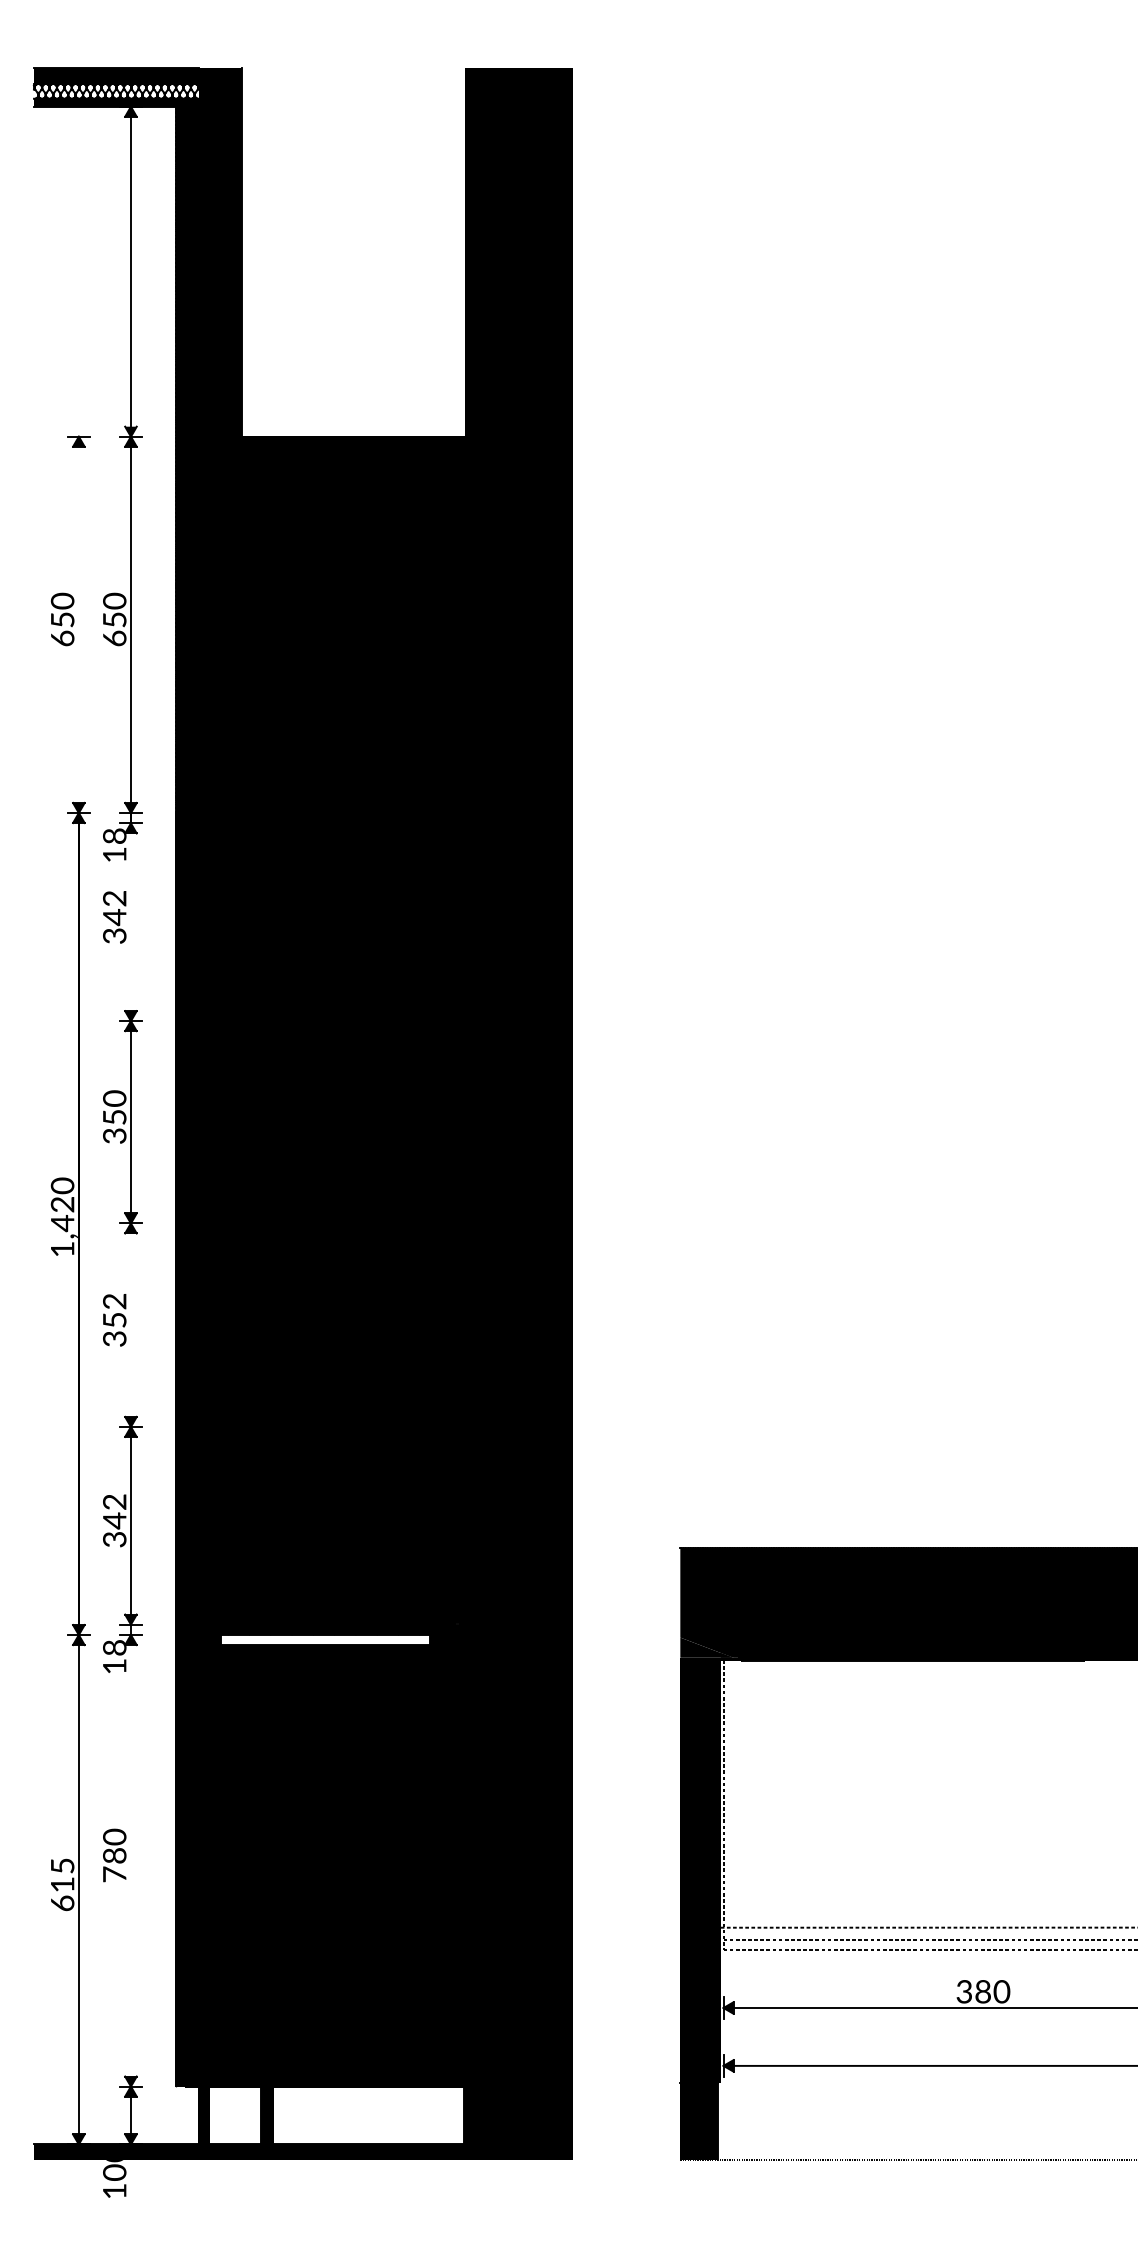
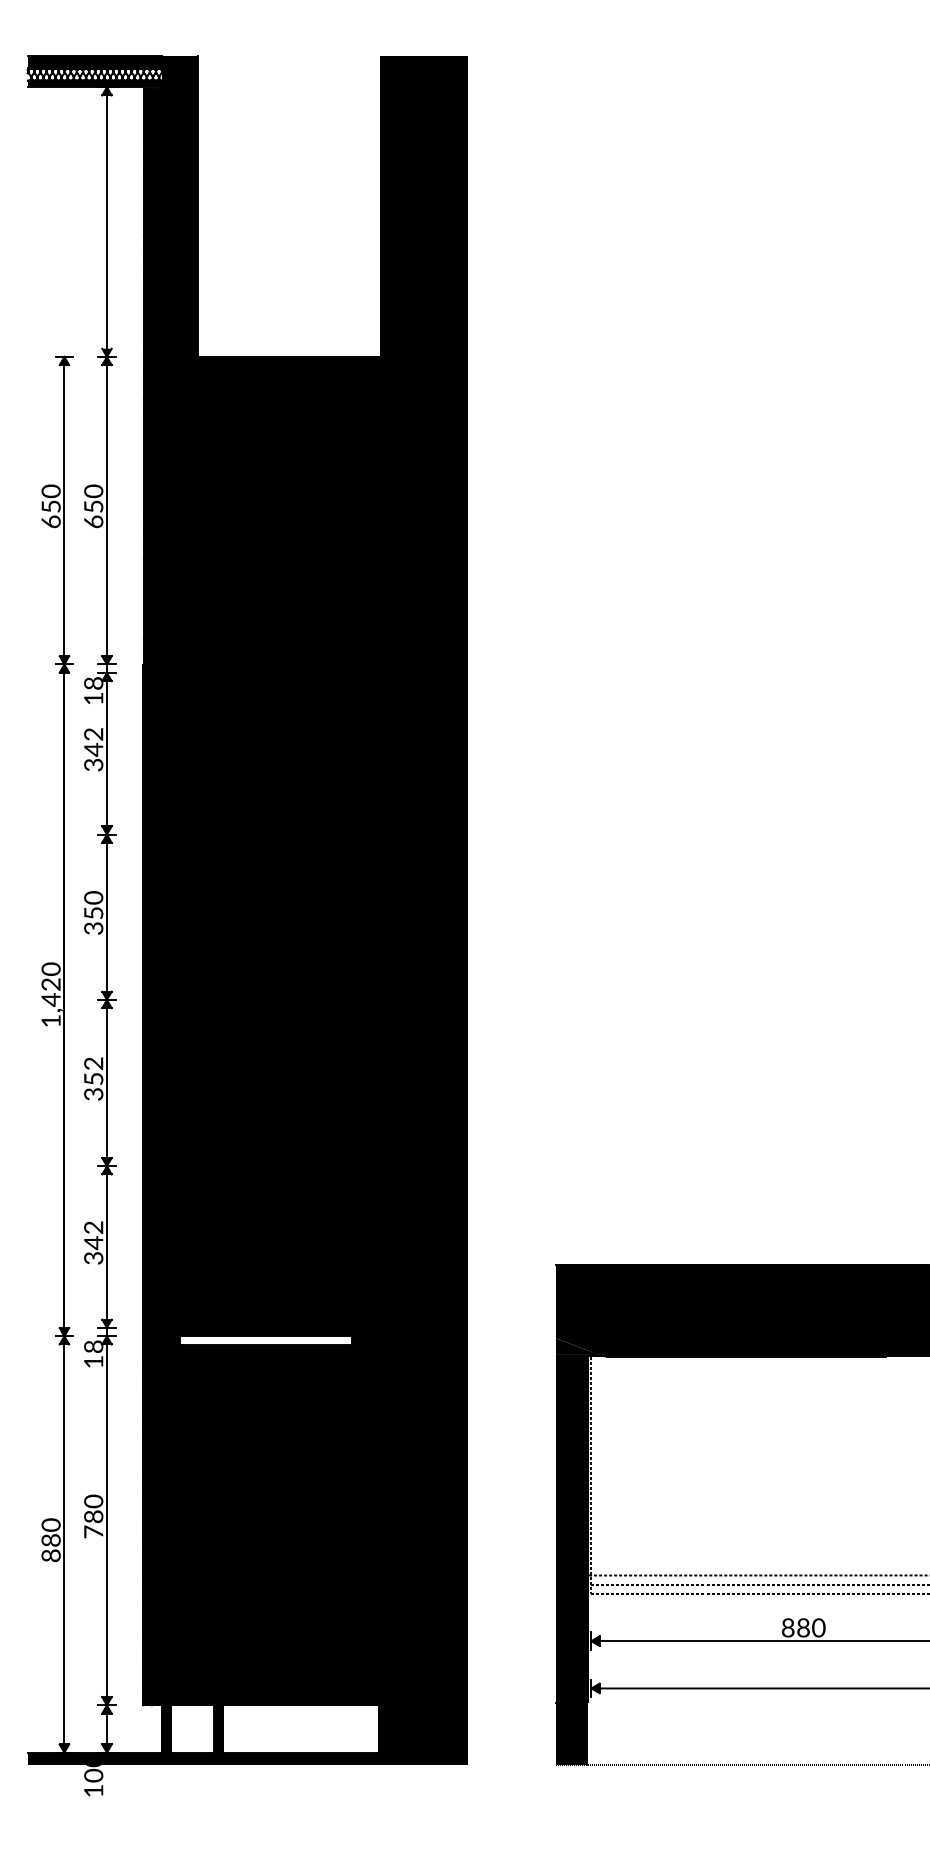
line: (78, 624) -> (64, 510), added
line: (130, 922) -> (106, 753), added
line: (130, 1324) -> (106, 1082), added
line: (130, 1860) -> (106, 1520), added
text: (62, 1884) -> (51, 1540), 615 -> 880
text: (964, 1991) -> (788, 1627), 380 -> 880

